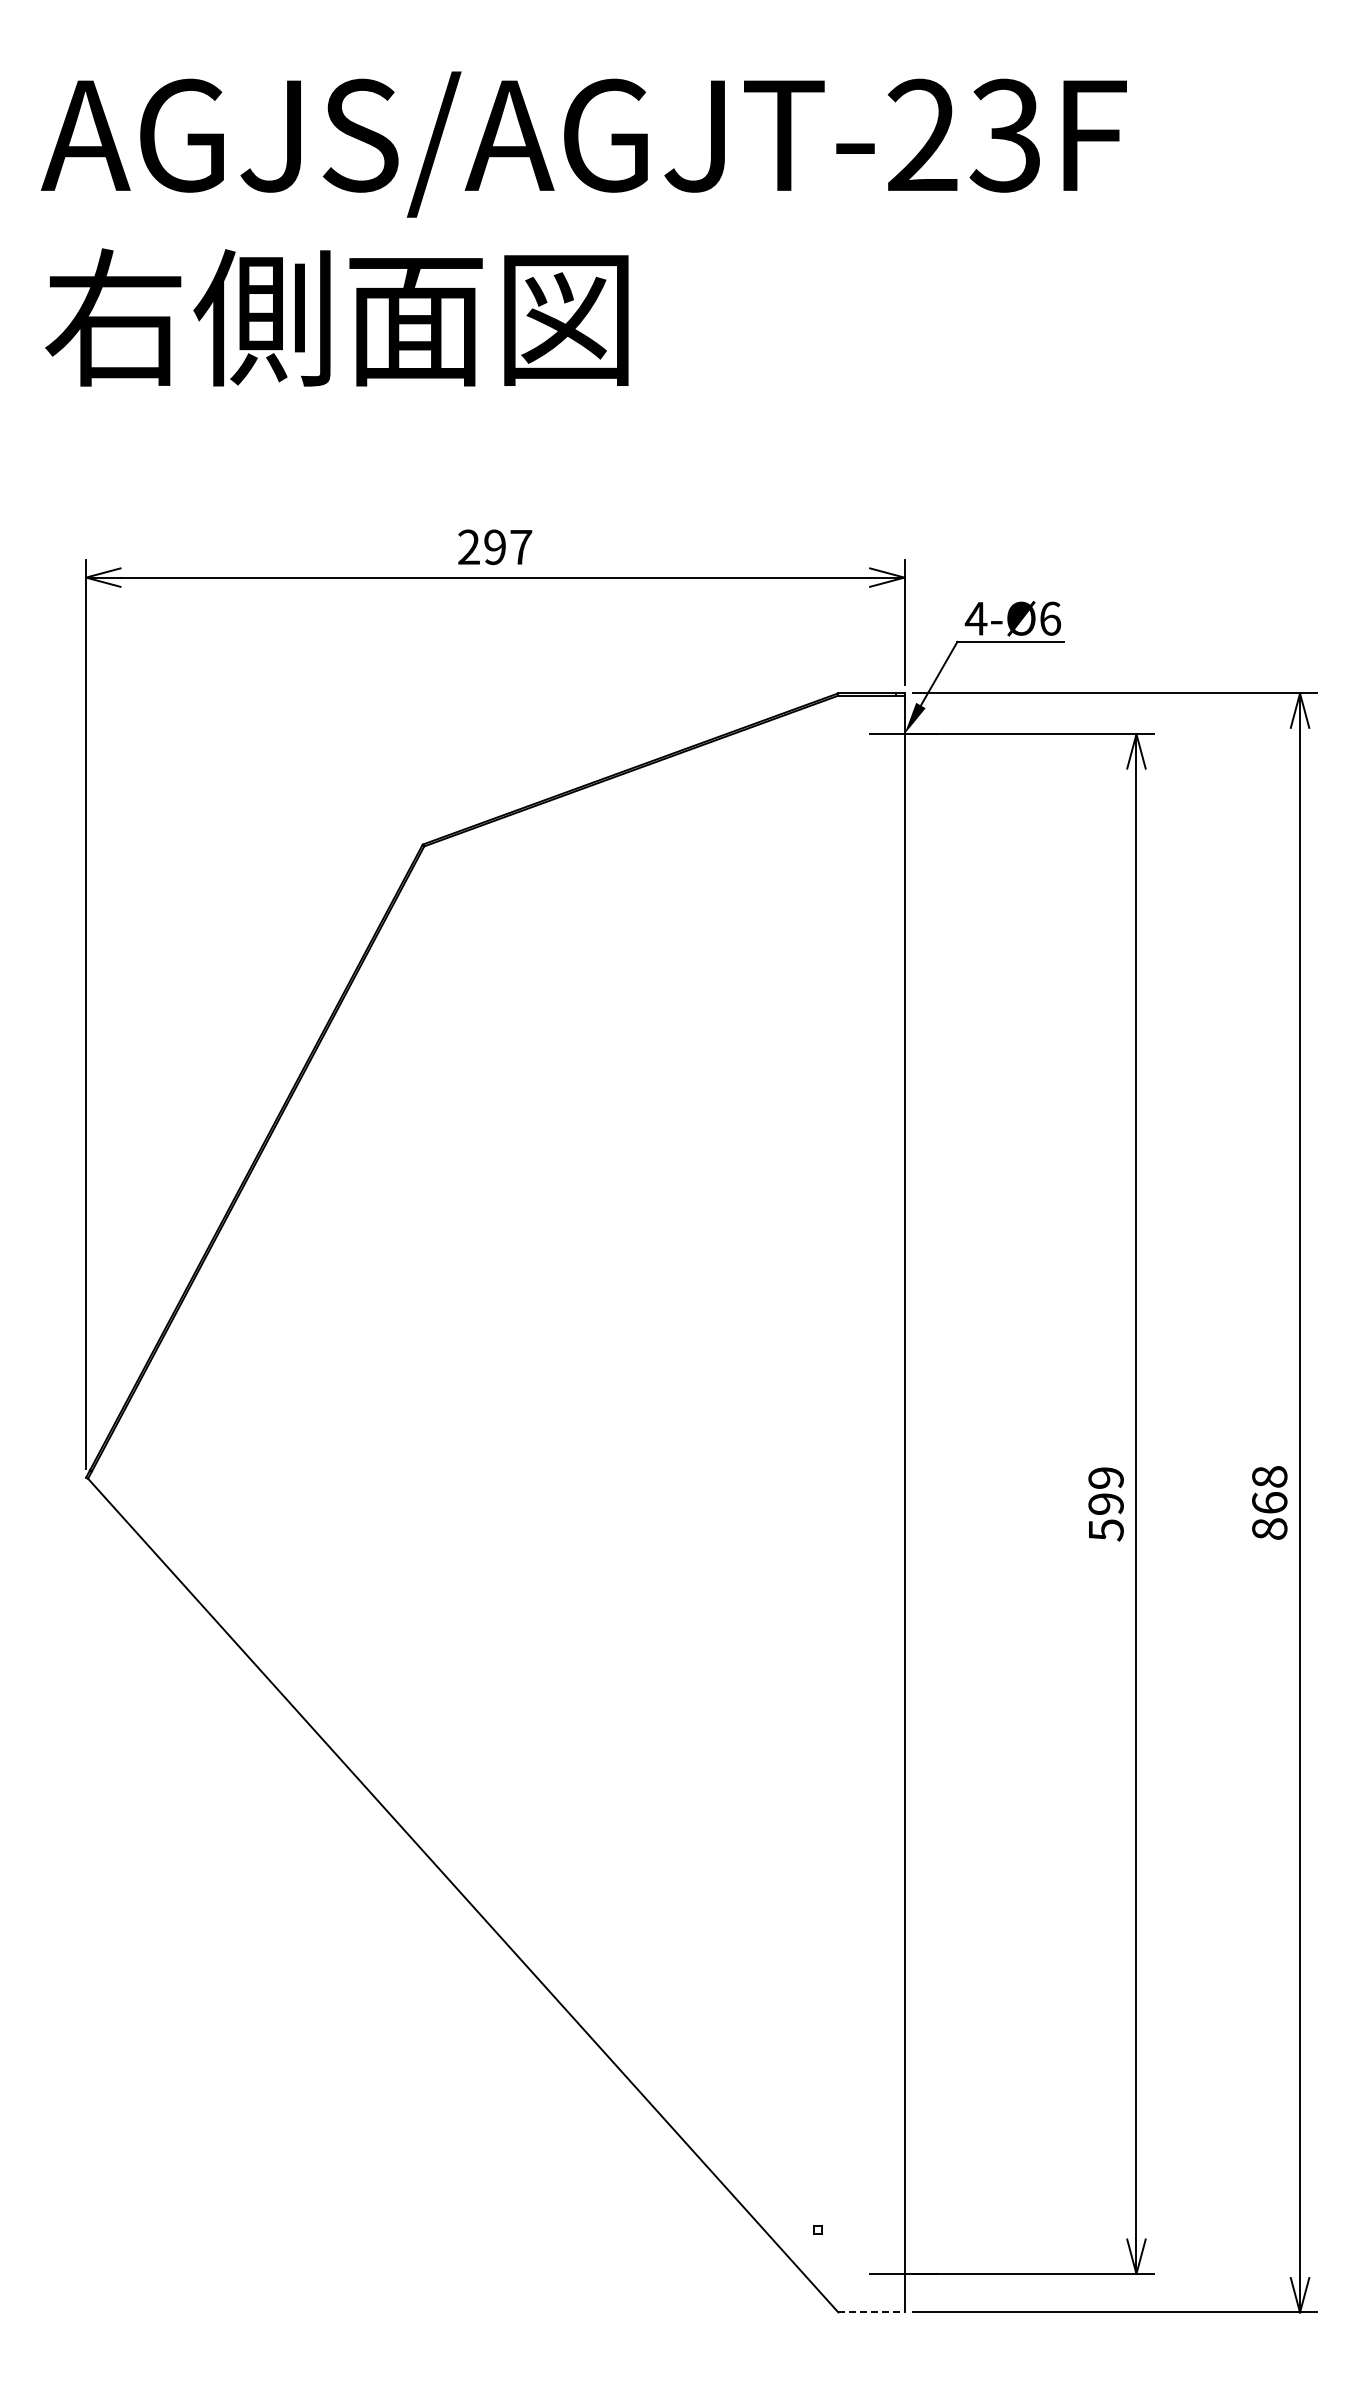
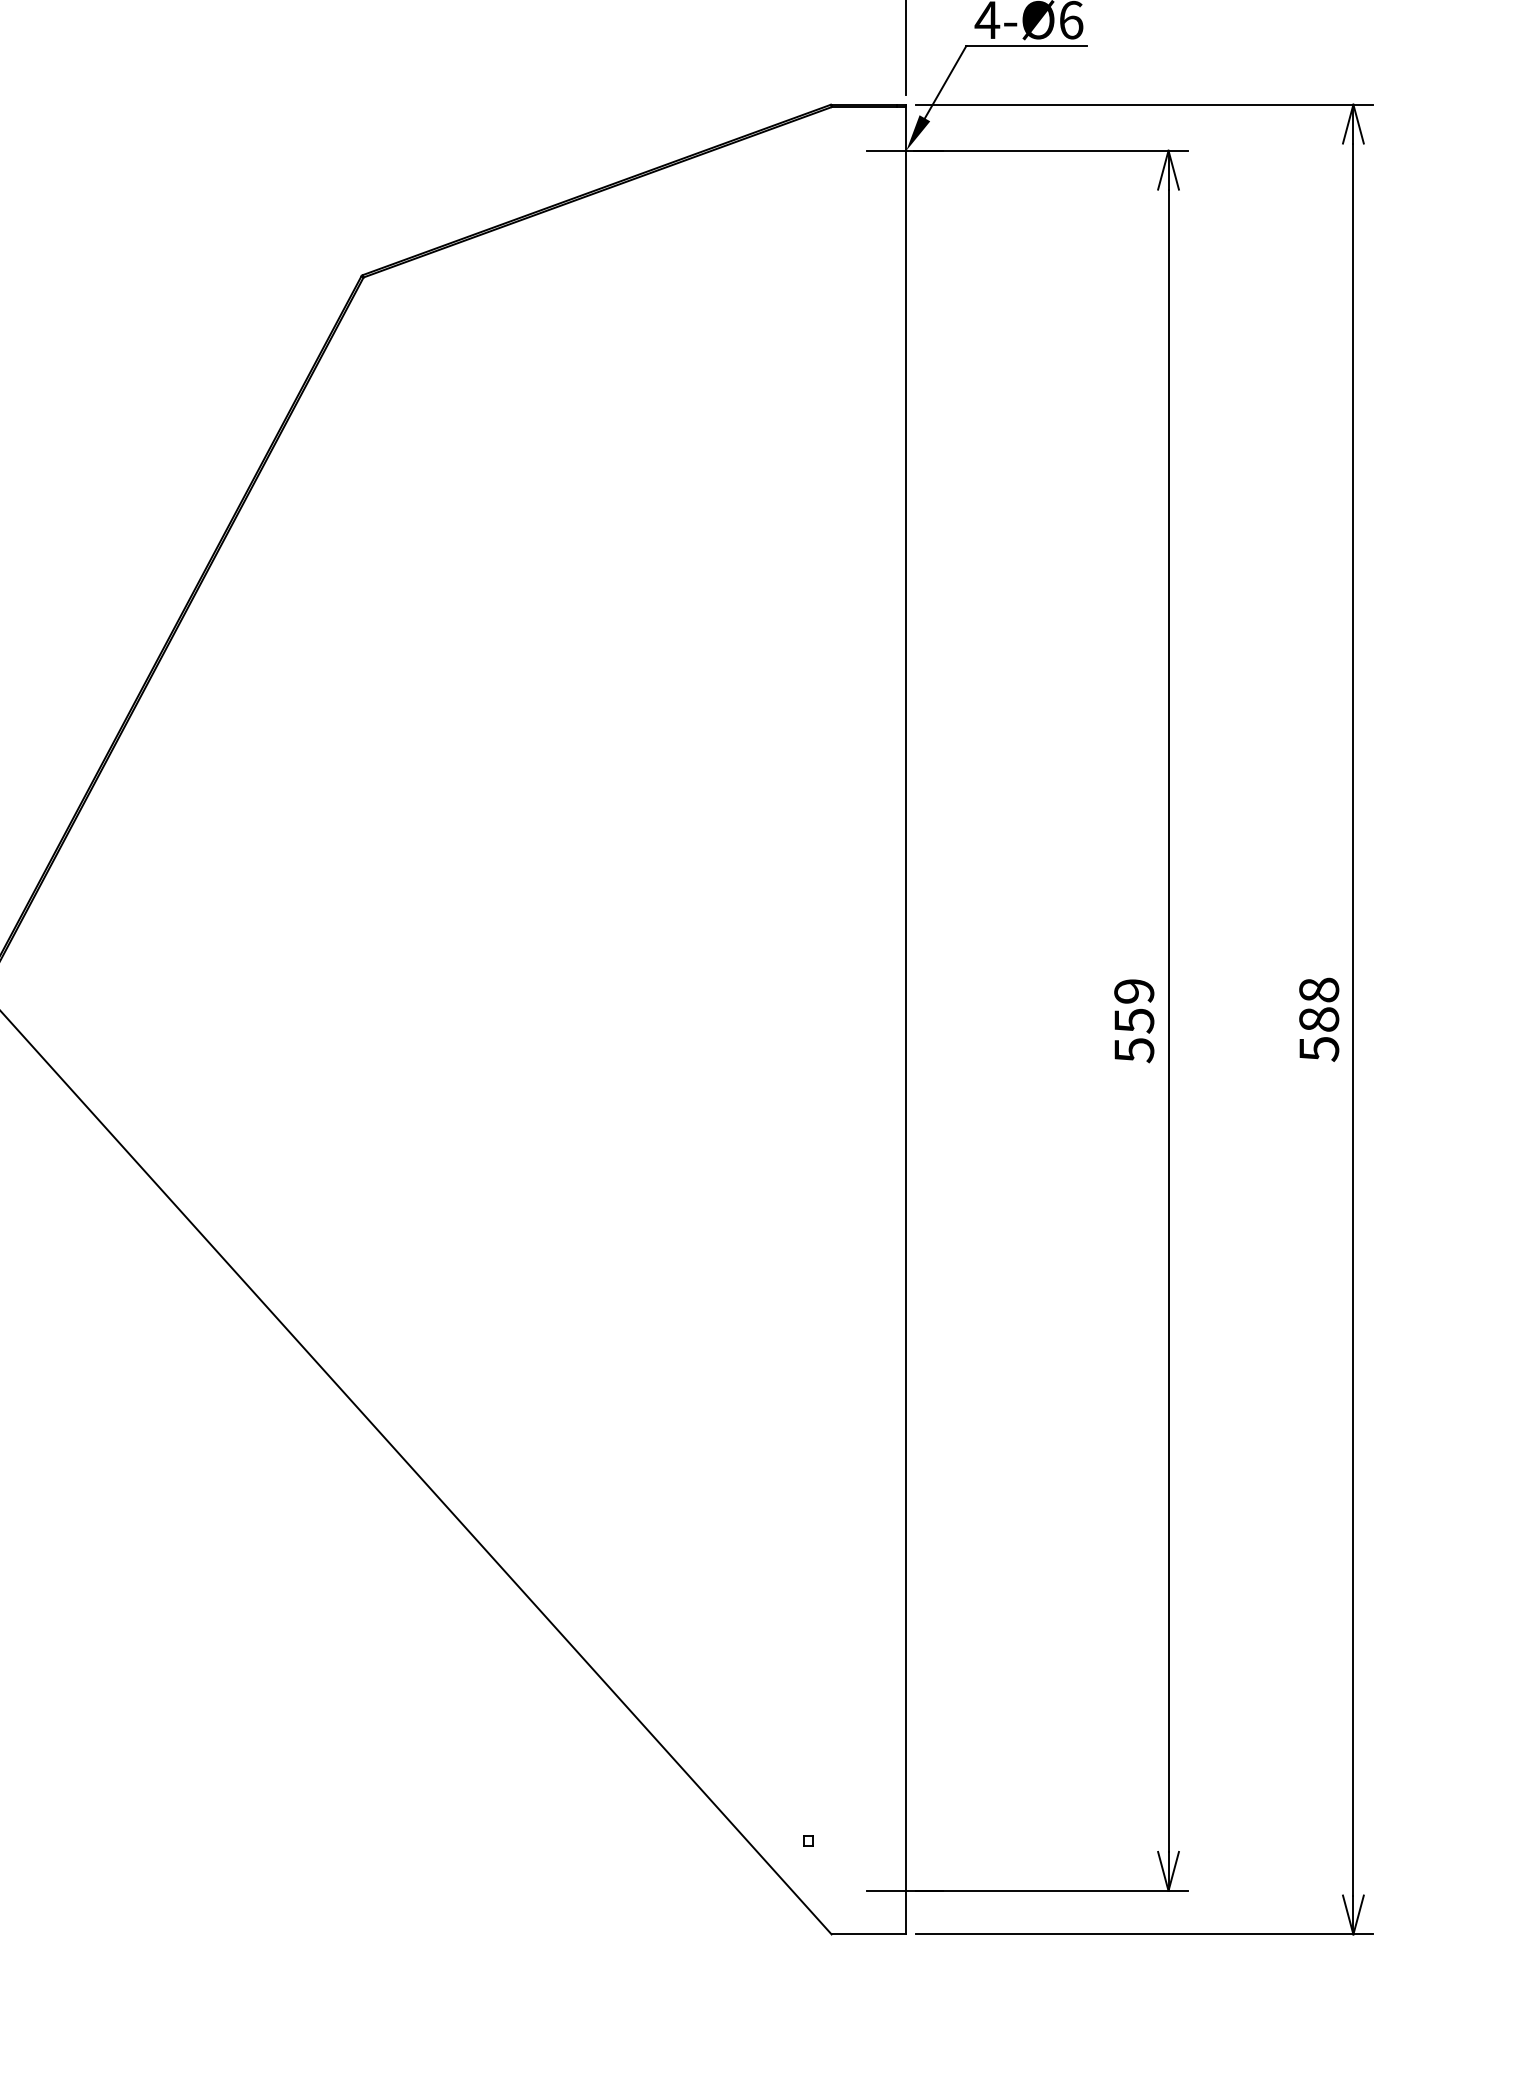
text: (1105, 1504) -> (1133, 1021), 599 -> 559
text: (1269, 1516) -> (1318, 1034), 868 -> 588
line: (871, 2312) -> (869, 1934), dashed -> solid

